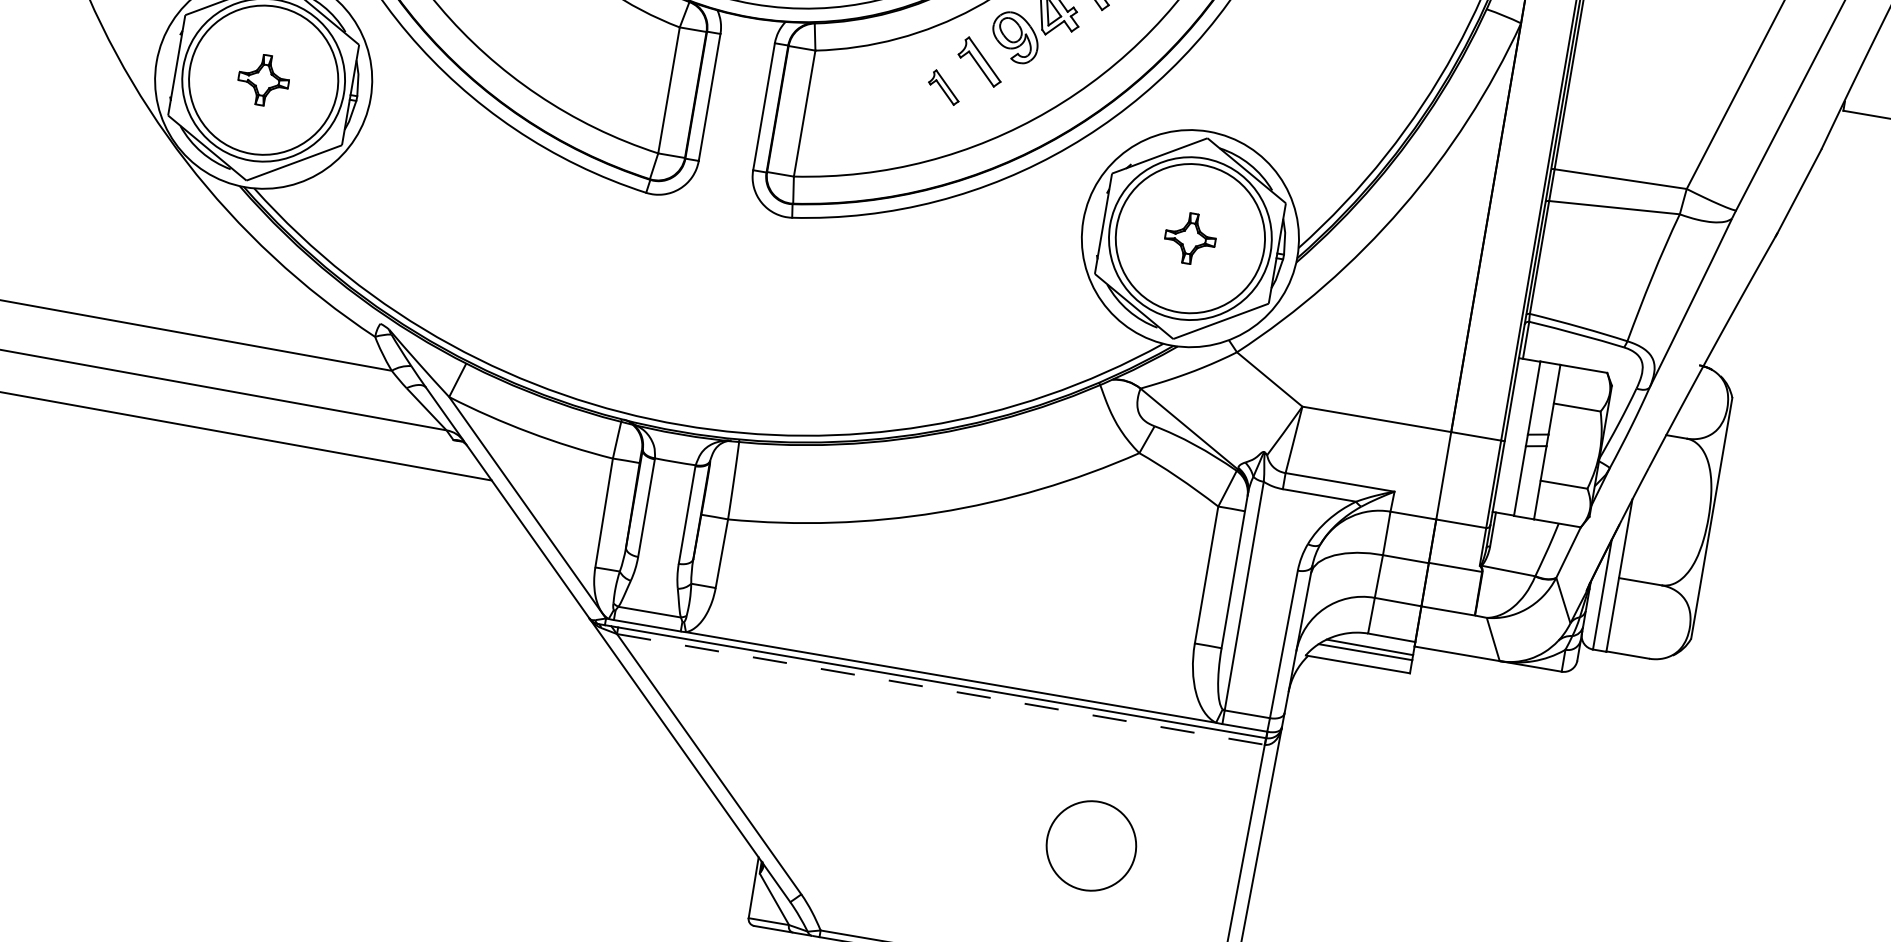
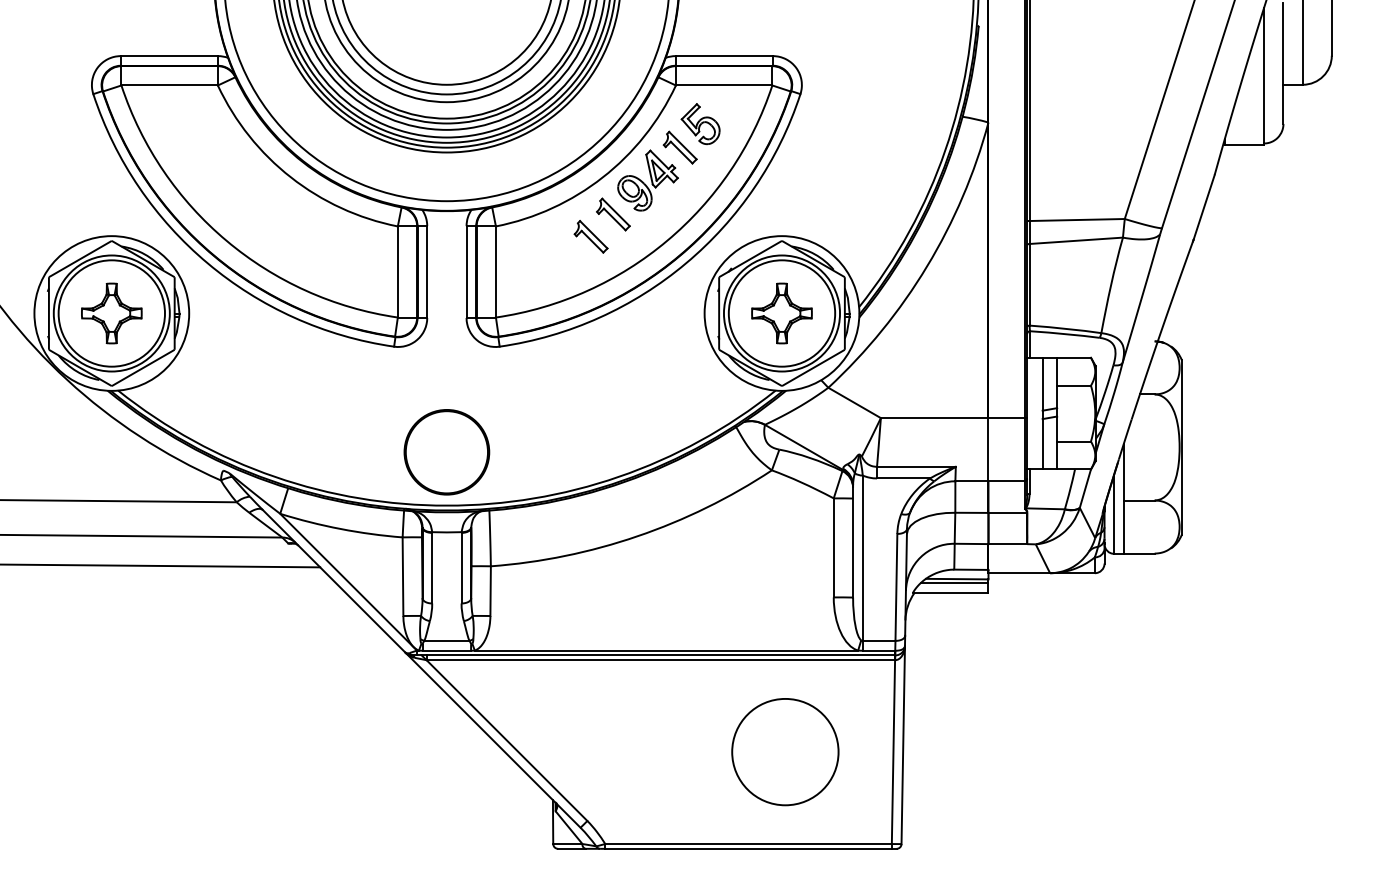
part: (263, 80) -> (111, 313), size x1.67
part: (943, 86) -> (590, 236), size x1.43
part: (1189, 238) -> (781, 313), size x1.67
part: (693, 351) -> (446, 452), added
line: (941, 689) -> (661, 660), dashed -> solid
circle: (1091, 845) -> (785, 751), size x1.67

